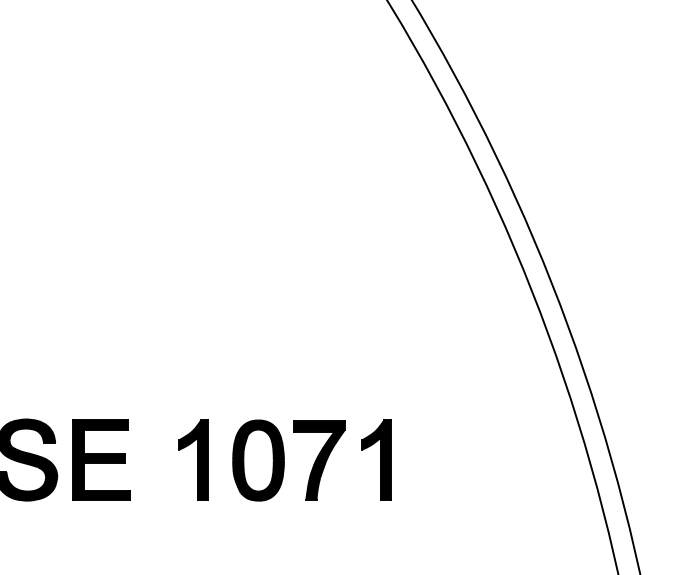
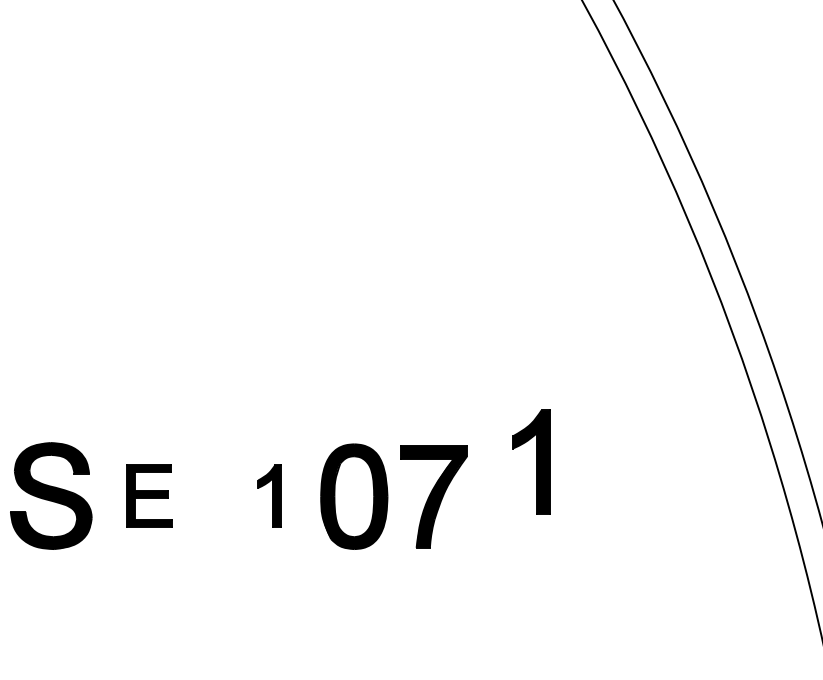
part: (101, 459) -> (149, 495), size x0.6
part: (193, 459) -> (269, 495), size x0.6
part: (376, 459) -> (531, 461), moved

